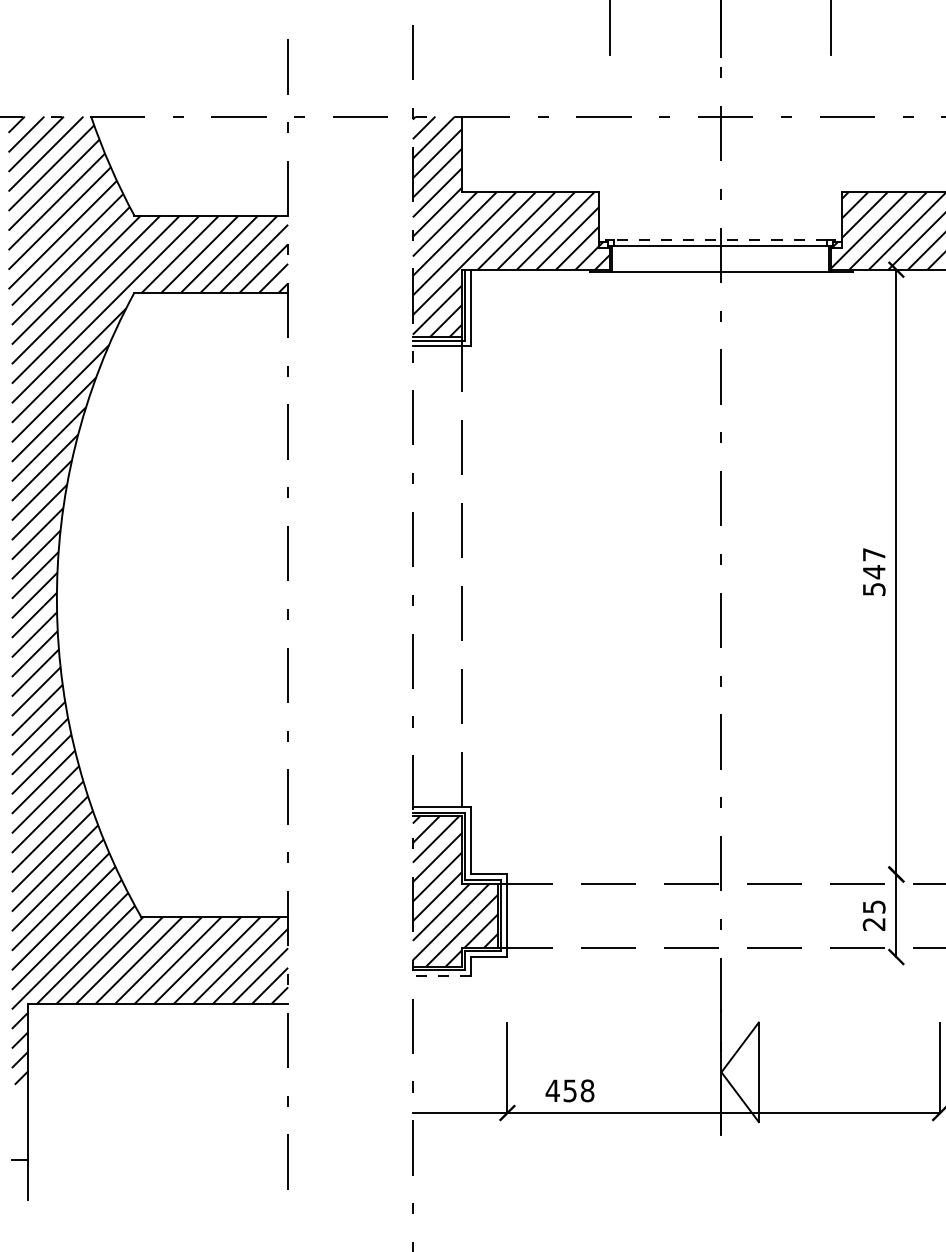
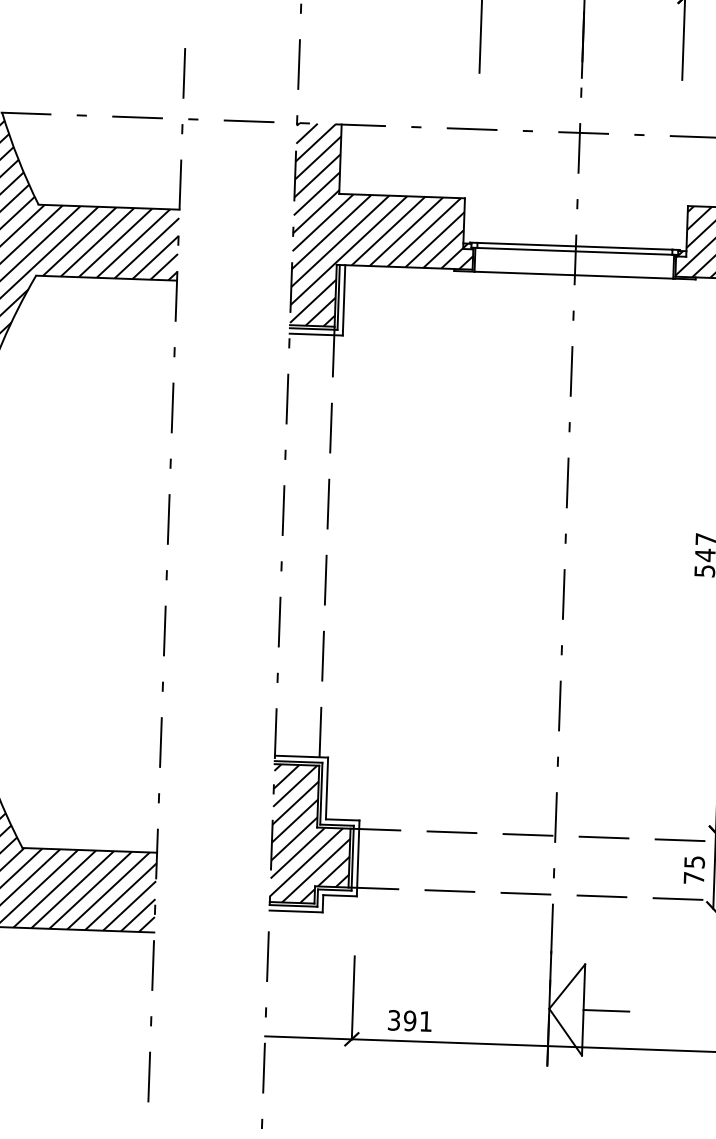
line: (719, 240) -> (574, 246), dashed -> solid
text: (873, 924) -> (693, 878), 25 -> 75
line: (441, 975) -> (295, 911), dashed -> solid
line: (783, 1072) -> (606, 1010), added
text: (569, 1090) -> (409, 1020), 458 -> 391

